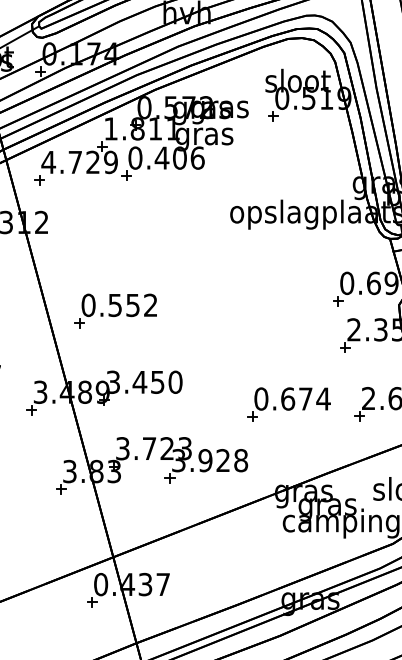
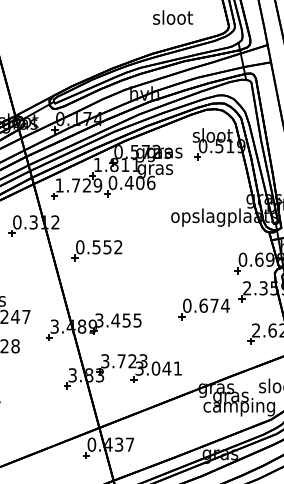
text: (48, 162) -> (59, 185), 4.729 -> 1.729
part: (115, 310) -> (96, 250), moved
text: (175, 382) -> (137, 320), 3.450 -> 3.455
part: (287, 405) -> (203, 309), moved
text: (222, 460) -> (166, 368), 3.928 -> 3.041

